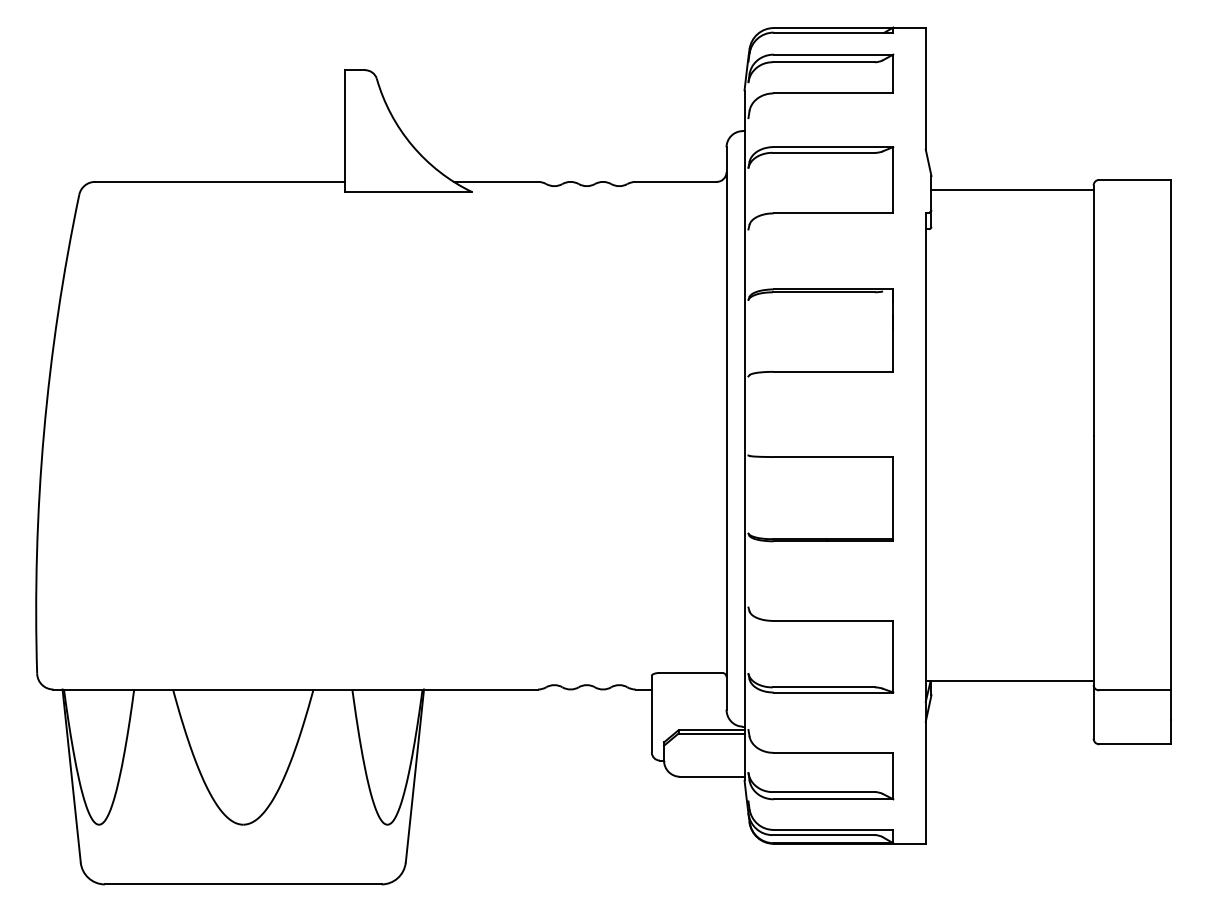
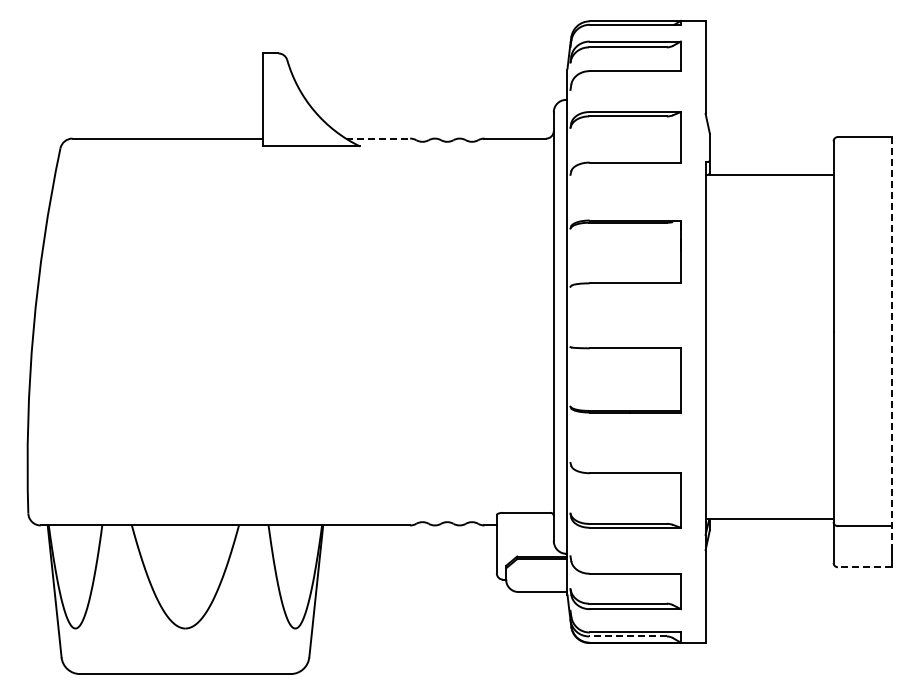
line: (496, 181) -> (378, 138), solid -> dashed
line: (1012, 189) -> (771, 174), moved
line: (1170, 449) -> (892, 342), solid -> dashed
line: (1134, 744) -> (864, 567), solid -> dashed
line: (823, 835) -> (627, 636), solid -> dashed

